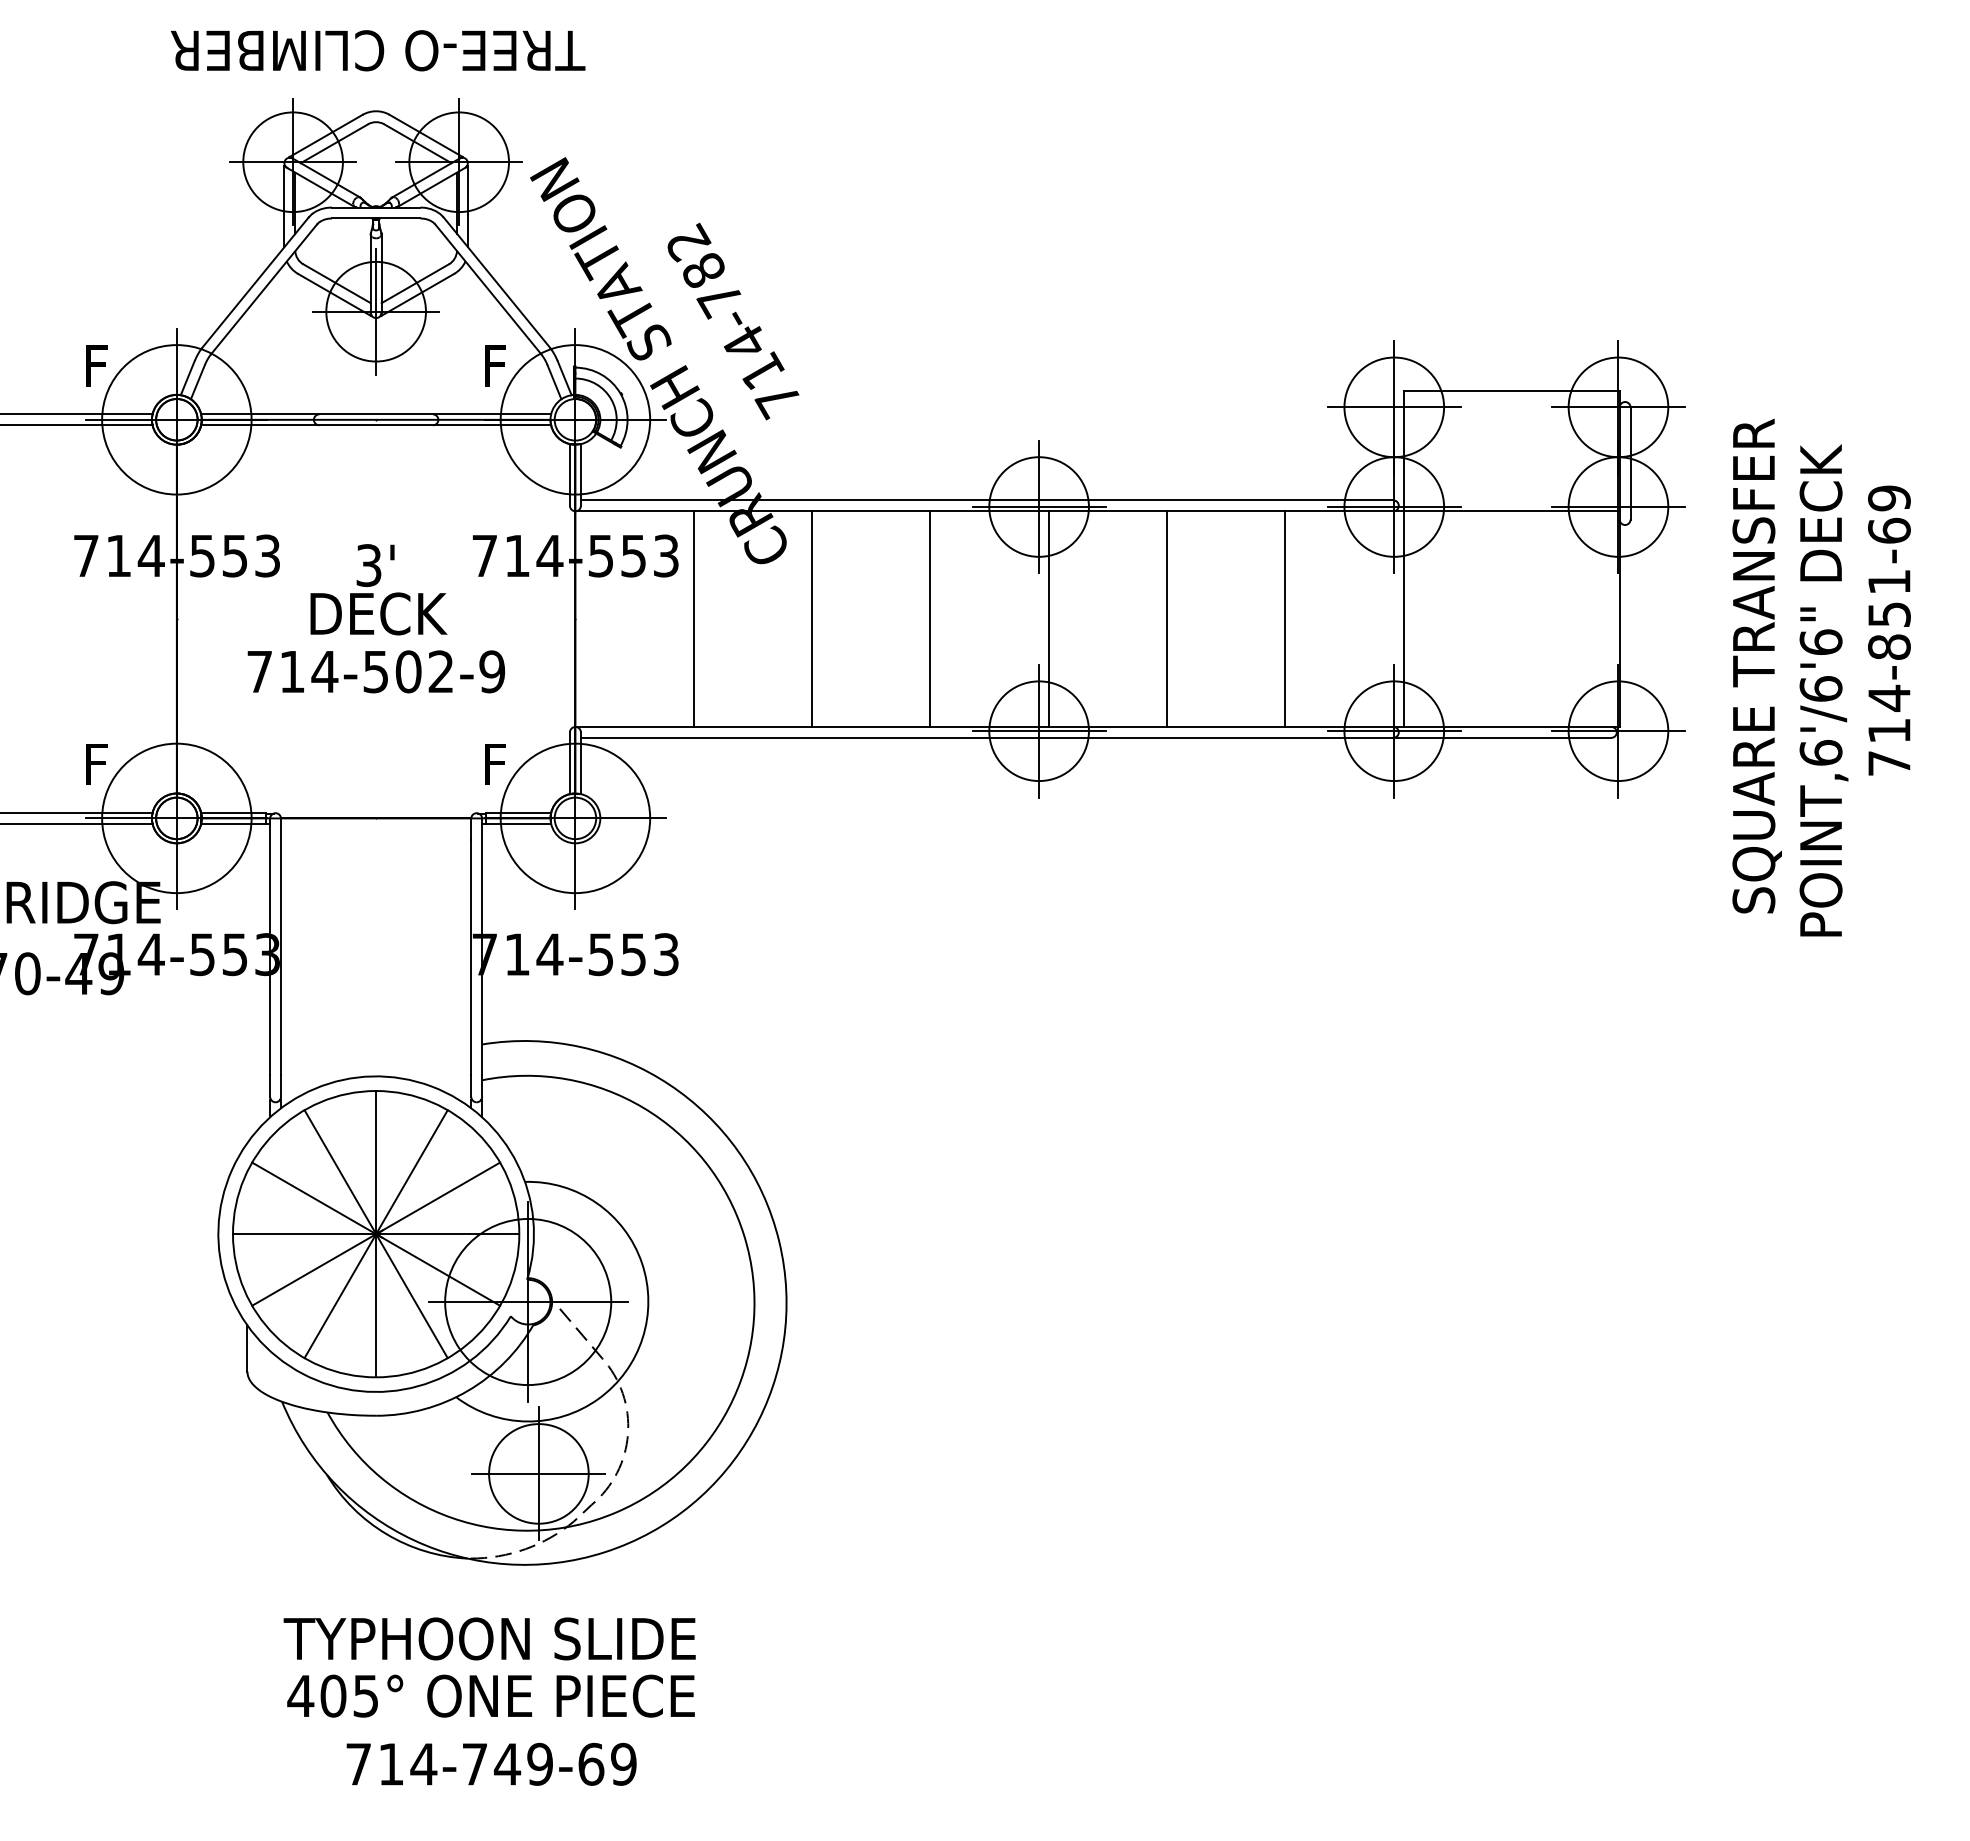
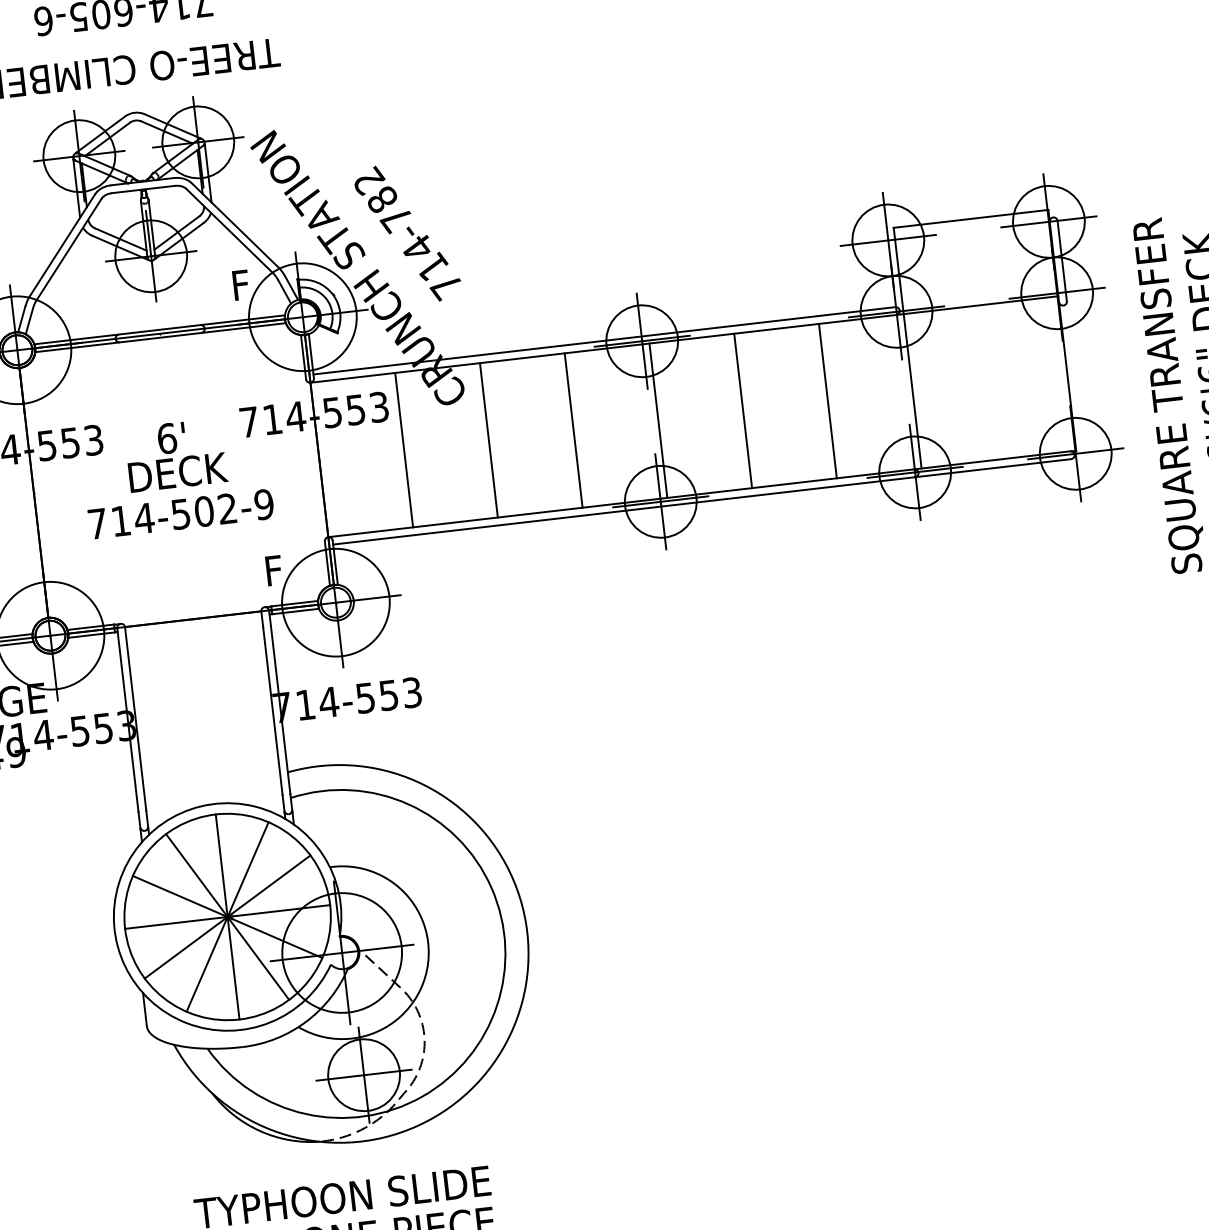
text: (369, 565) -> (167, 438), 3' -> 6'

